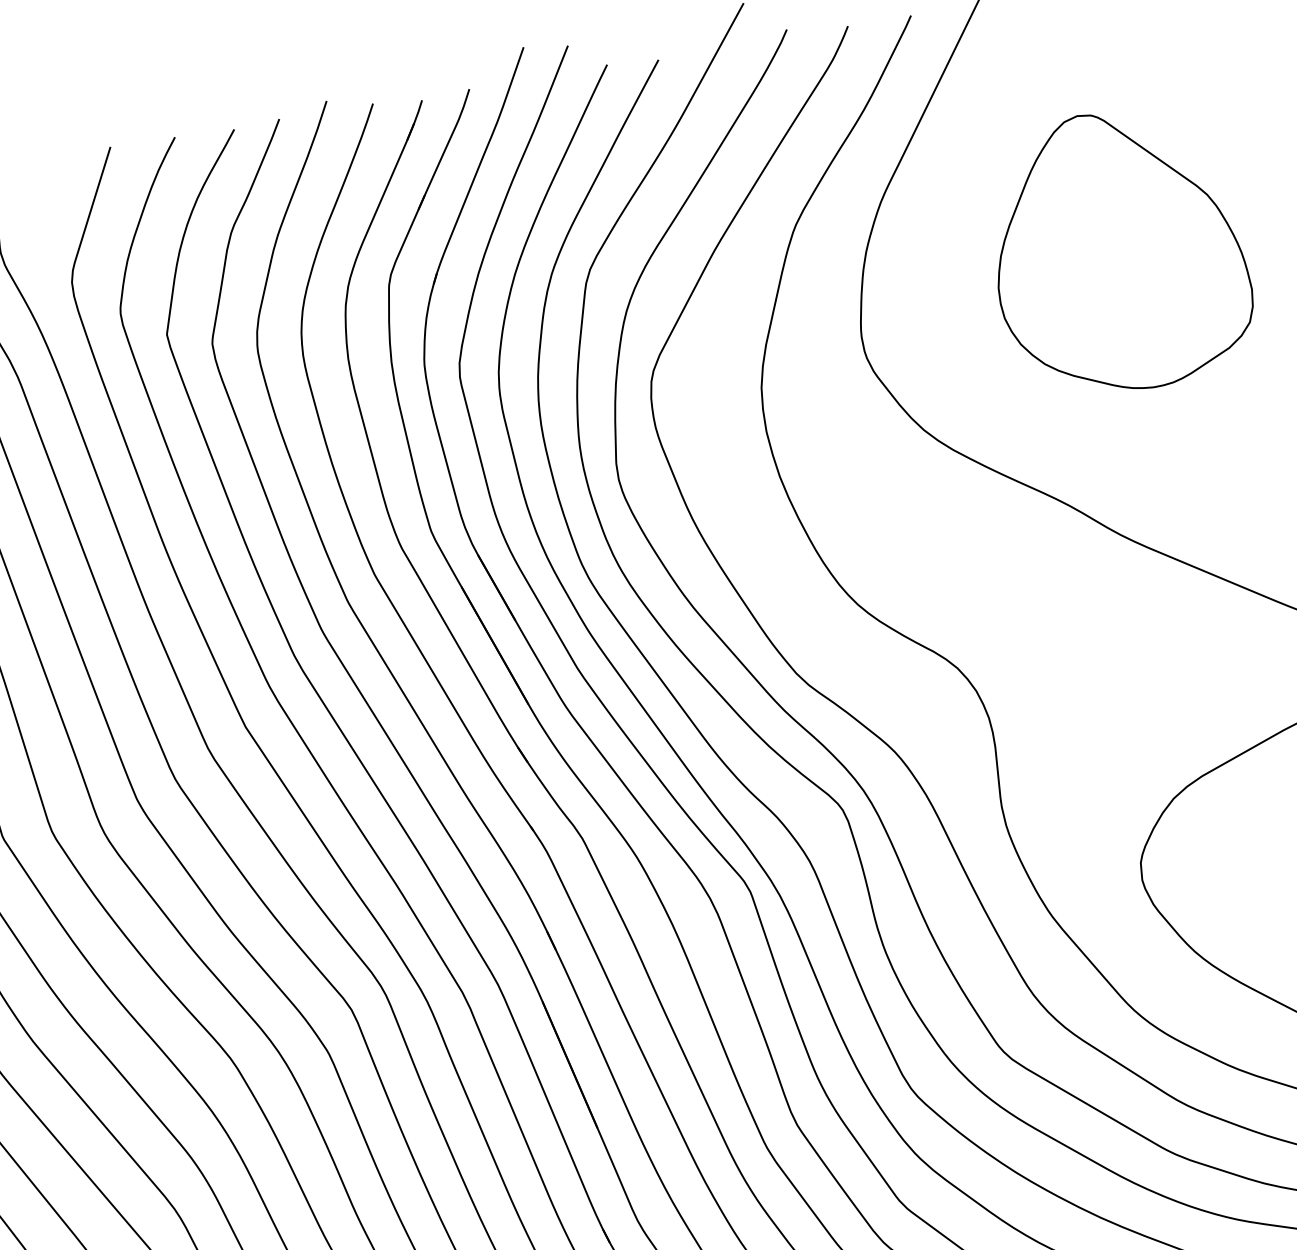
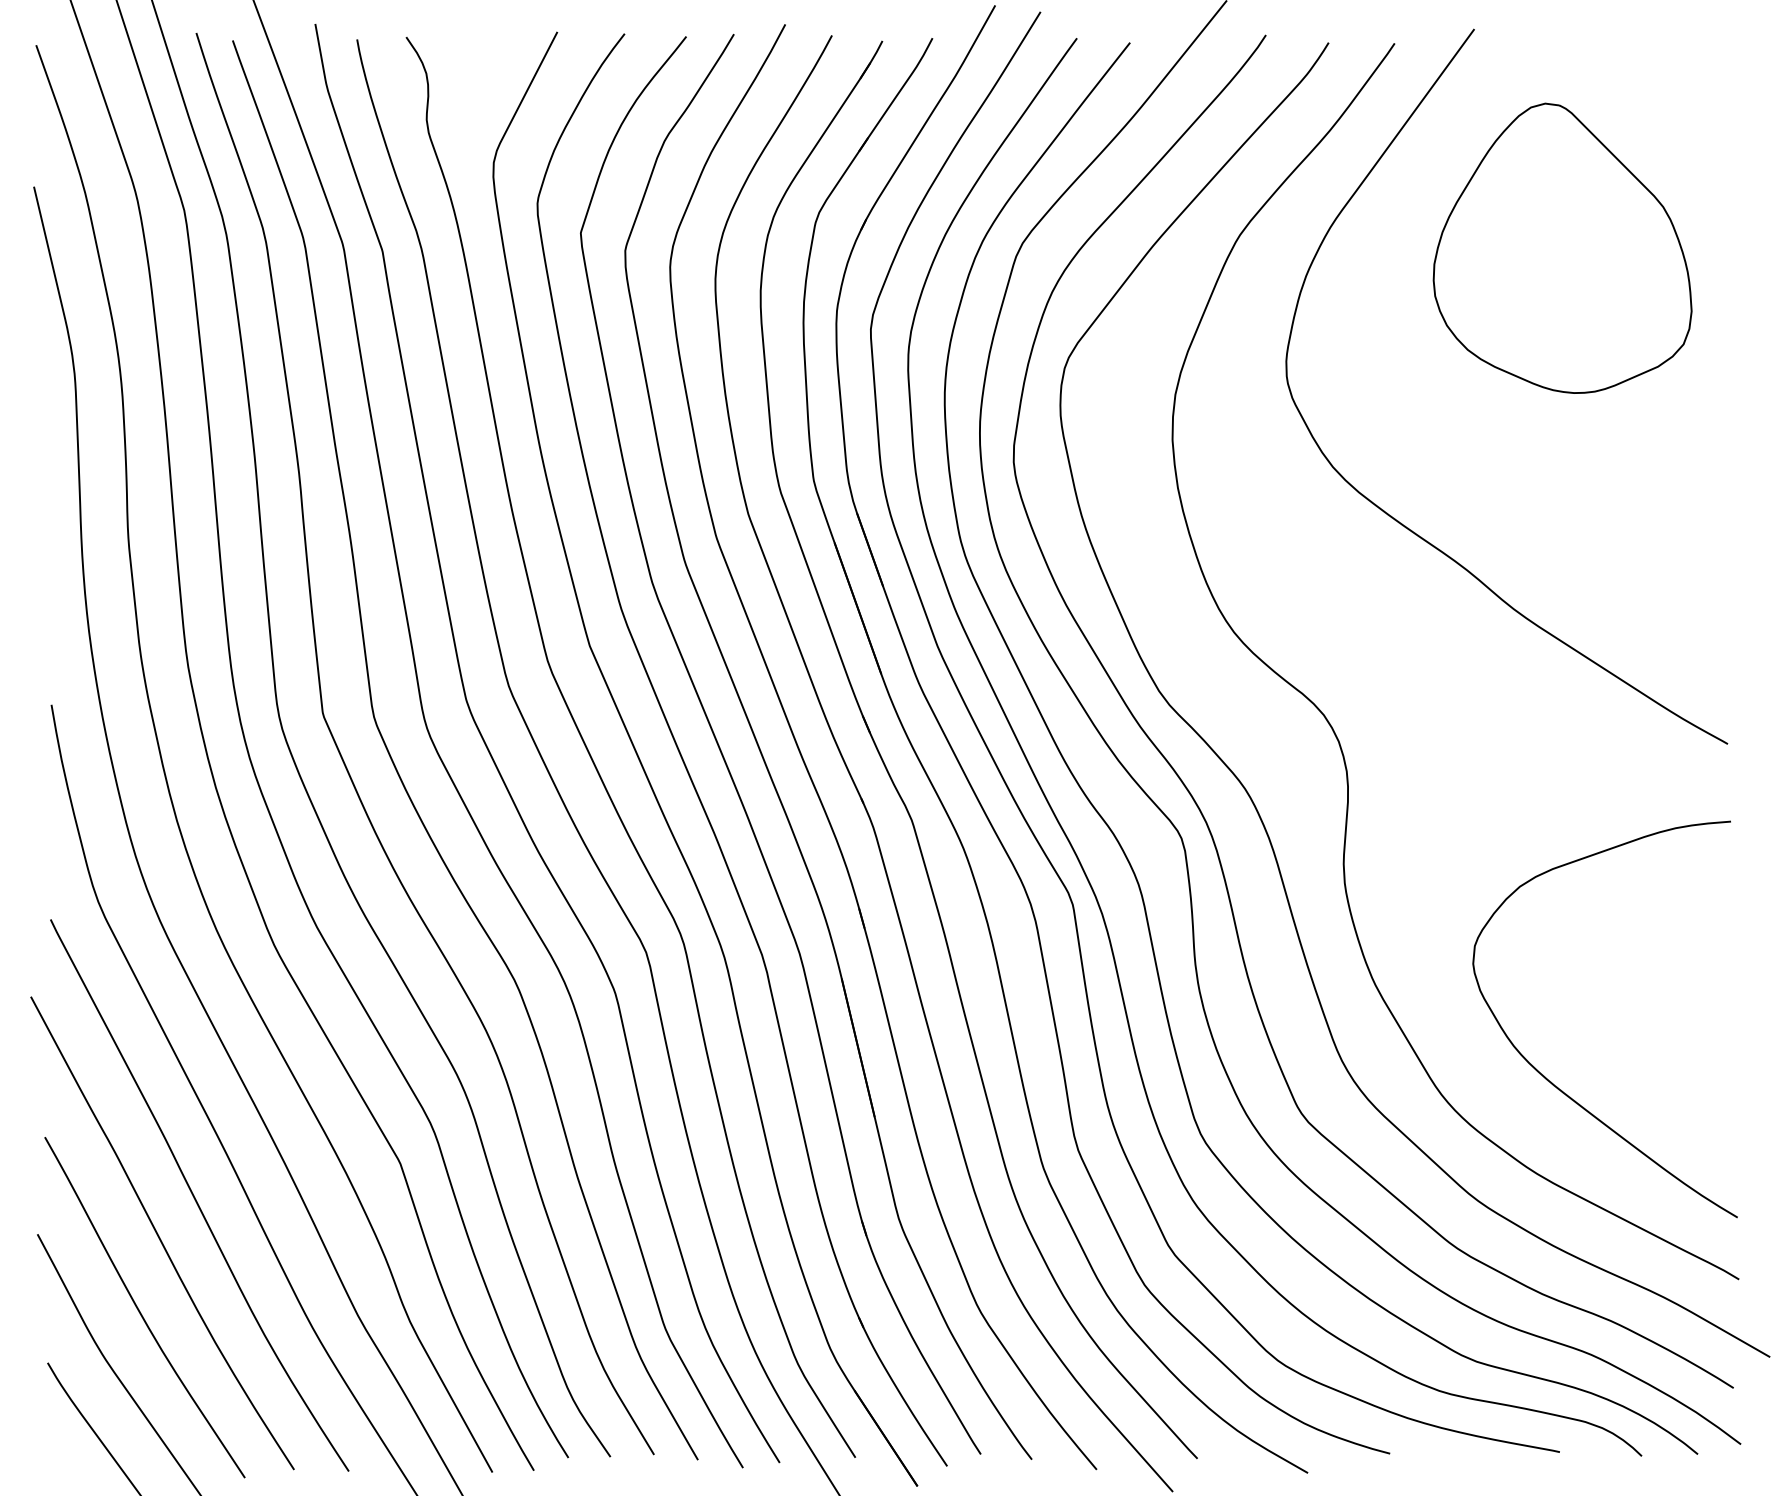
part: (1117, 250) -> (1562, 247), moved

